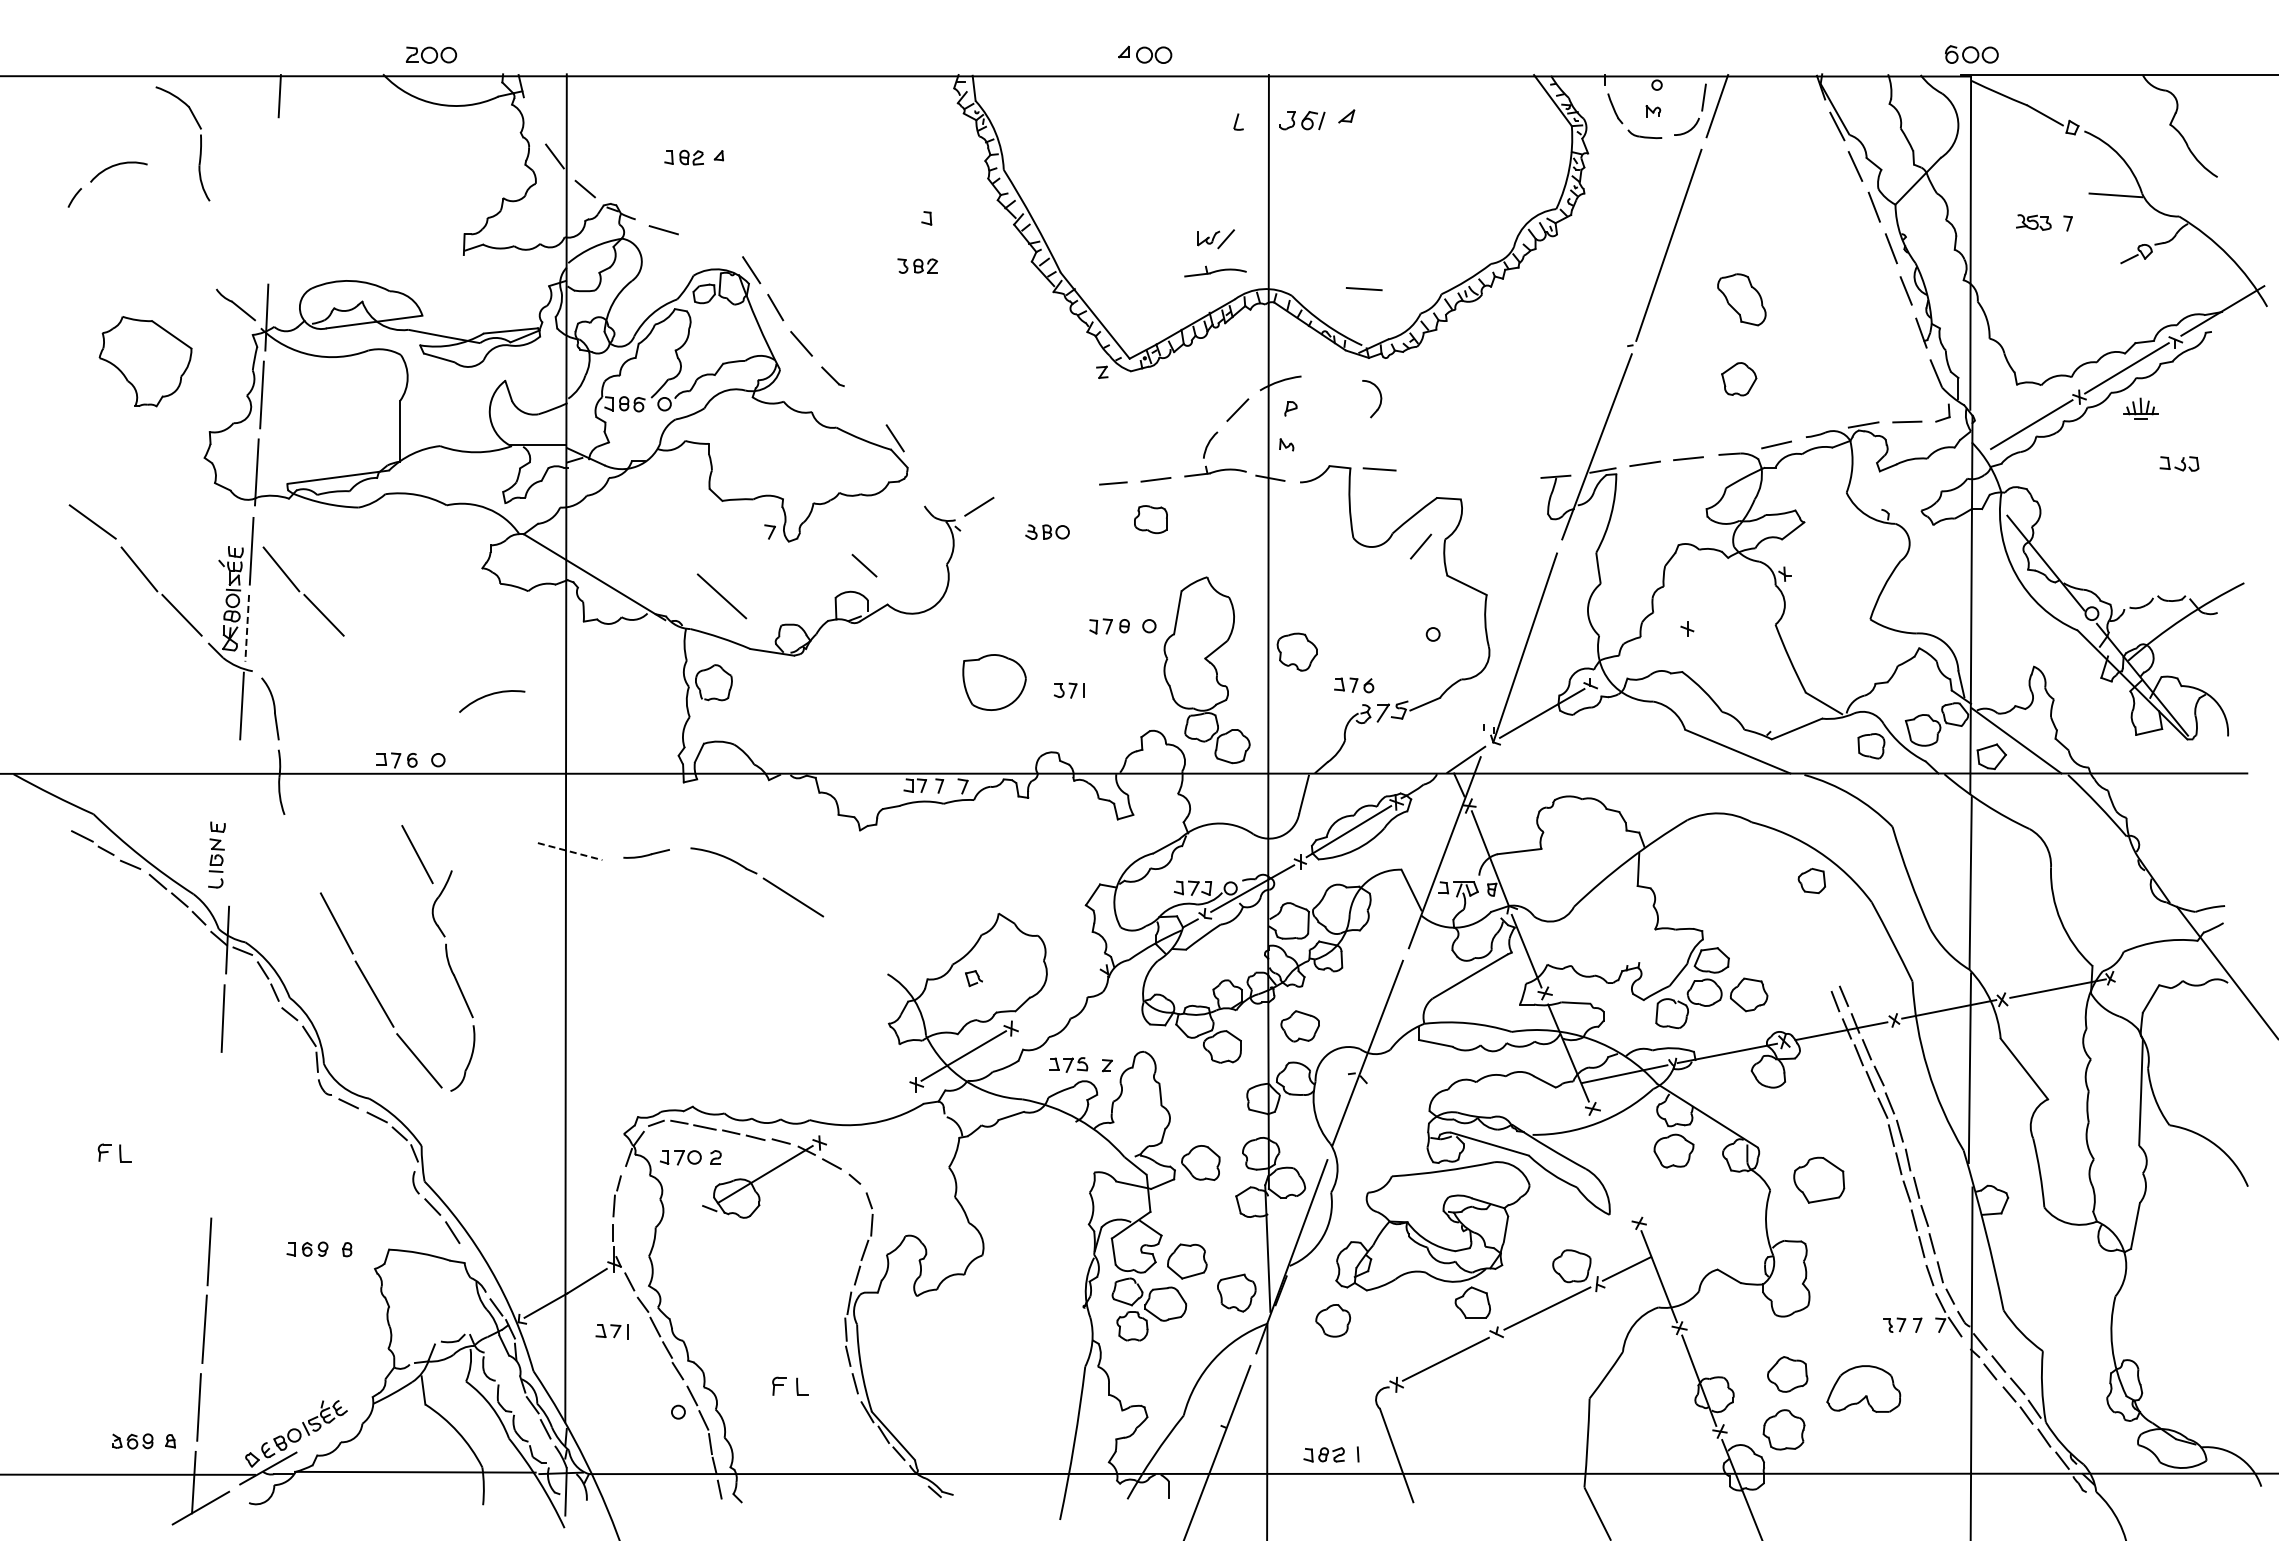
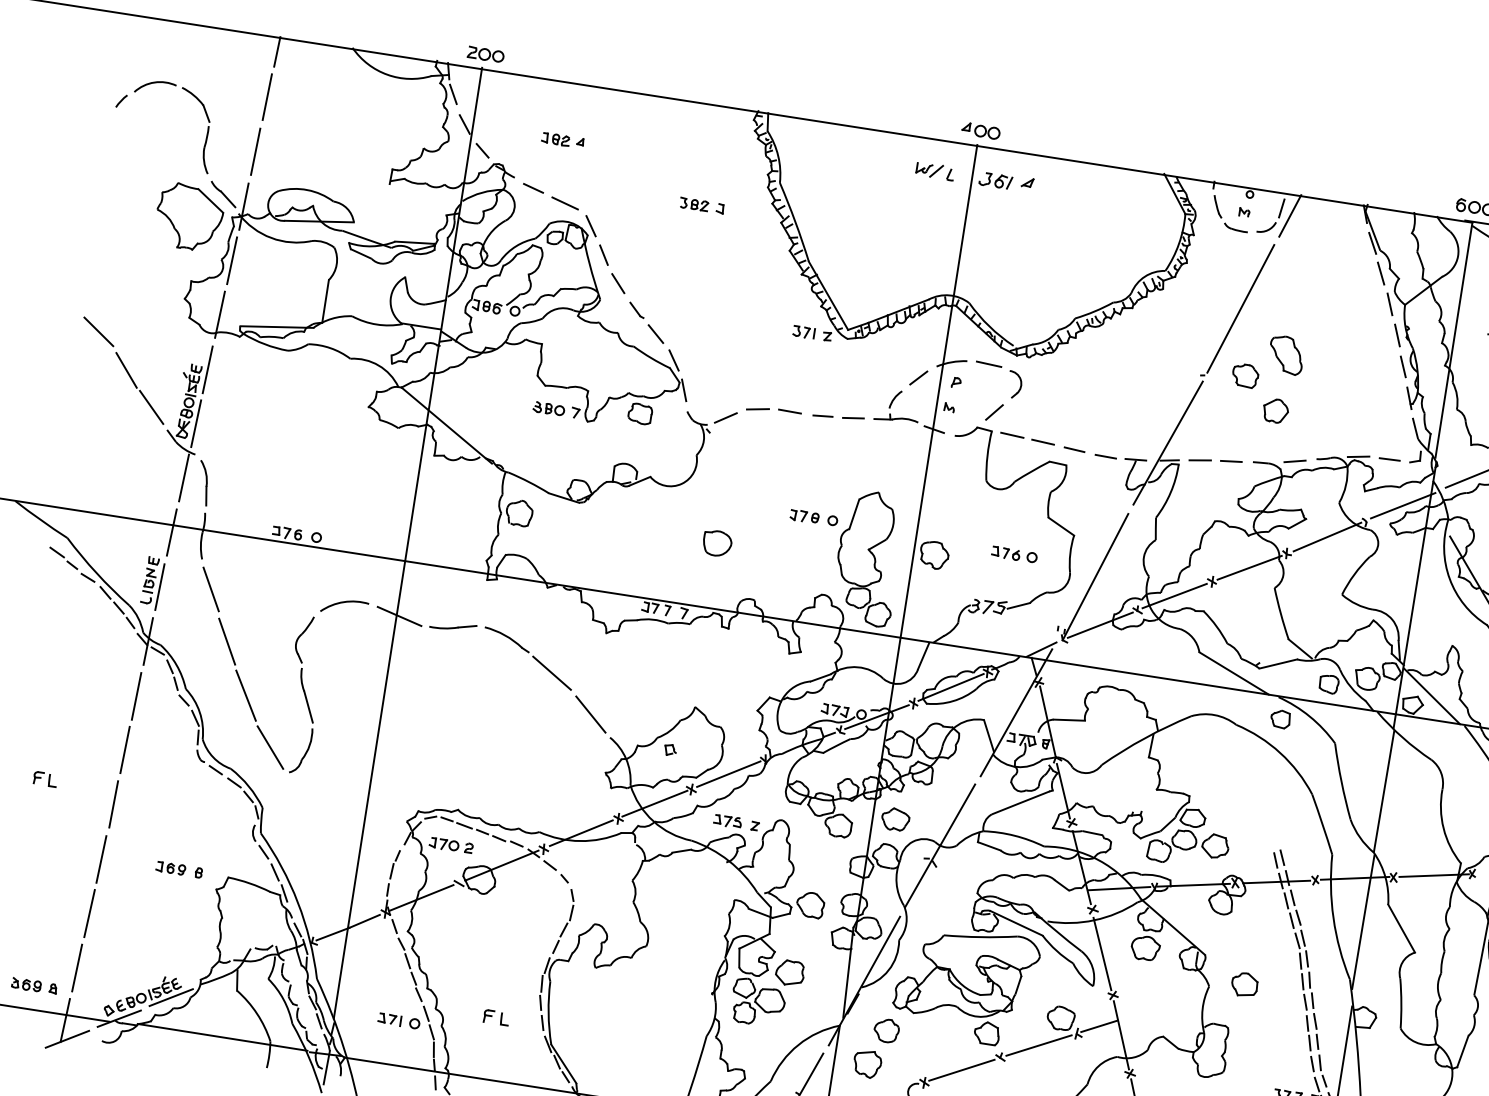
part: (431, 54) -> (486, 54), moved
part: (1145, 54) -> (981, 130), moved
line: (532, 116) -> (453, 93), added
part: (200, 143) -> (207, 132), moved
line: (275, 160) -> (267, 96), added
line: (270, 238) -> (255, 151), added
part: (1215, 239) -> (929, 170), moved
line: (710, 243) -> (564, 202), added
part: (917, 265) -> (694, 204), moved
part: (1215, 271) -> (918, 277), removed
line: (1363, 289) -> (988, 364), moved
part: (1689, 336) -> (1245, 375), added
part: (145, 361) -> (189, 216), moved
line: (1423, 472) -> (1042, 442), added
line: (1468, 475) -> (1074, 449), added
line: (915, 477) -> (684, 390), added
line: (1513, 478) -> (1105, 456), added
line: (1935, 482) -> (1403, 505), added
line: (1066, 483) -> (789, 411), added
line: (1021, 487) -> (757, 408), added
part: (1150, 519) -> (639, 413), moved
part: (1047, 531) -> (549, 408), moved
line: (1837, 542) -> (1327, 536), added
line: (1421, 546) -> (994, 412), moved
line: (864, 565) -> (655, 333), moved
part: (303, 591) -> (239, 403), removed
line: (721, 596) -> (590, 714), moved
line: (1736, 601) -> (1249, 567), added
line: (247, 628) -> (196, 423), dashed -> solid
line: (1638, 656) -> (1174, 595), added
part: (994, 682) -> (717, 543), size x0.62
part: (1354, 685) -> (1006, 553), moved
part: (1068, 690) -> (803, 332), moved
arc: (491, 695) -> (344, 602), moved
line: (236, 784) -> (171, 532), added
line: (570, 851) -> (399, 616), dashed -> solid
part: (646, 853) -> (453, 626), size x1.43
line: (417, 854) -> (211, 589), moved
line: (231, 861) -> (159, 586), added
part: (1811, 881) -> (1280, 719), moved
line: (1059, 998) -> (728, 773), added
line: (218, 1095) -> (124, 750), added
line: (867, 1112) -> (580, 833), added
line: (1615, 1168) -> (1102, 954), added
line: (214, 1172) -> (113, 804), added
part: (1818, 1180) -> (1244, 984), size x0.71
line: (661, 1235) -> (422, 897), added
line: (469, 1259) -> (284, 893), added
part: (1236, 1292) -> (867, 1063), moved
part: (611, 1331) -> (389, 1019), moved
line: (335, 1427) -> (171, 997), added

